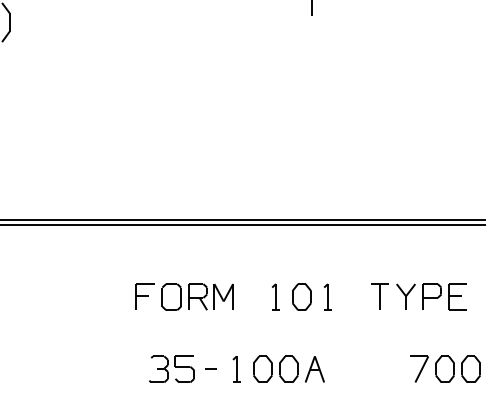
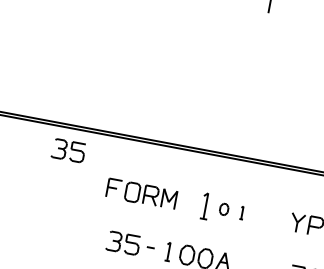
part: (72, 255) -> (68, 150), added
part: (275, 296) -> (205, 205), size x1.4
part: (301, 296) -> (223, 208), size x0.6
part: (327, 296) -> (242, 212), size x0.7
part: (379, 296) -> (278, 219), removed

